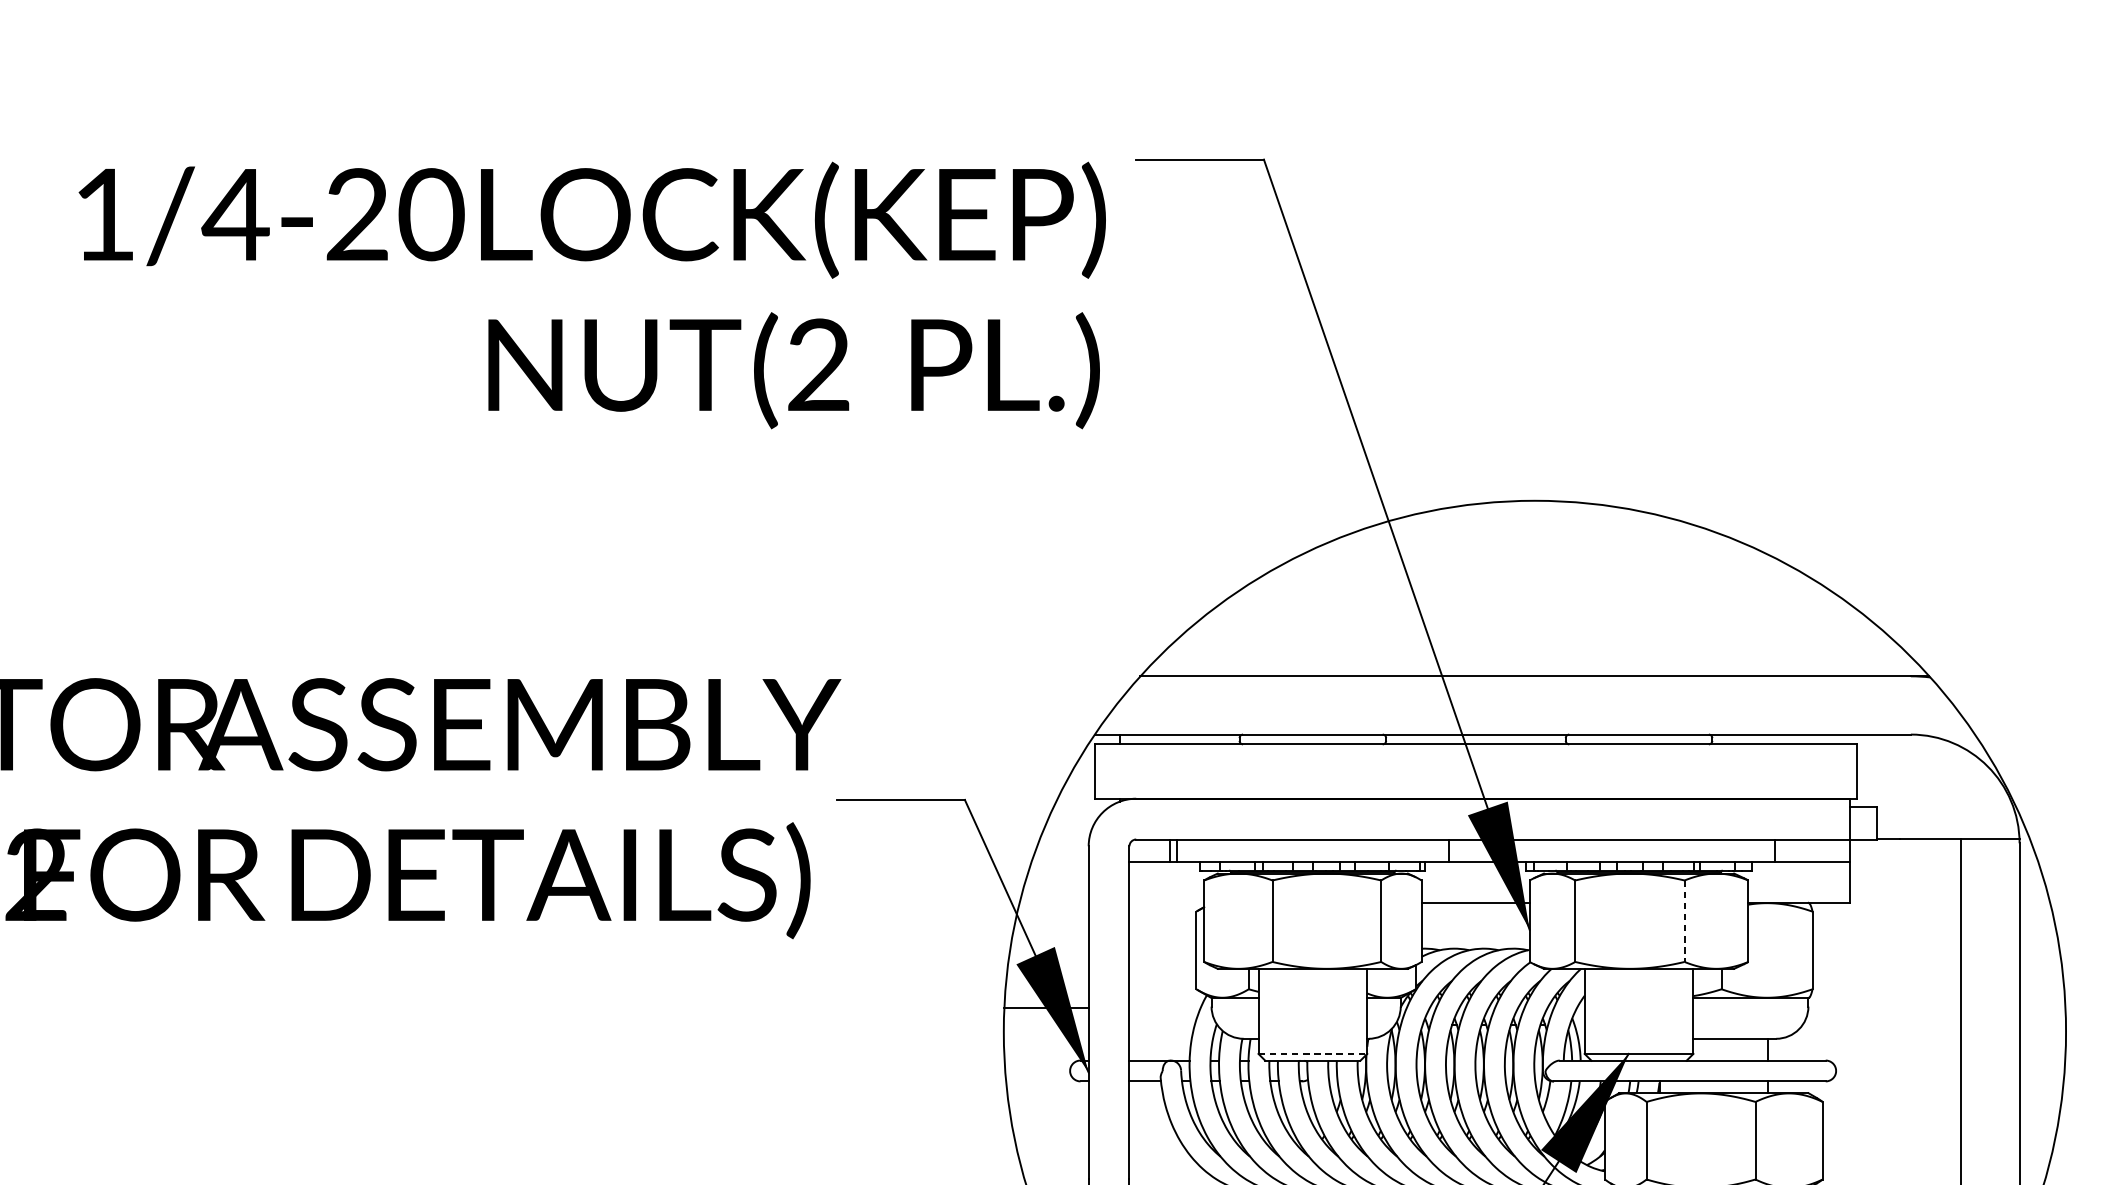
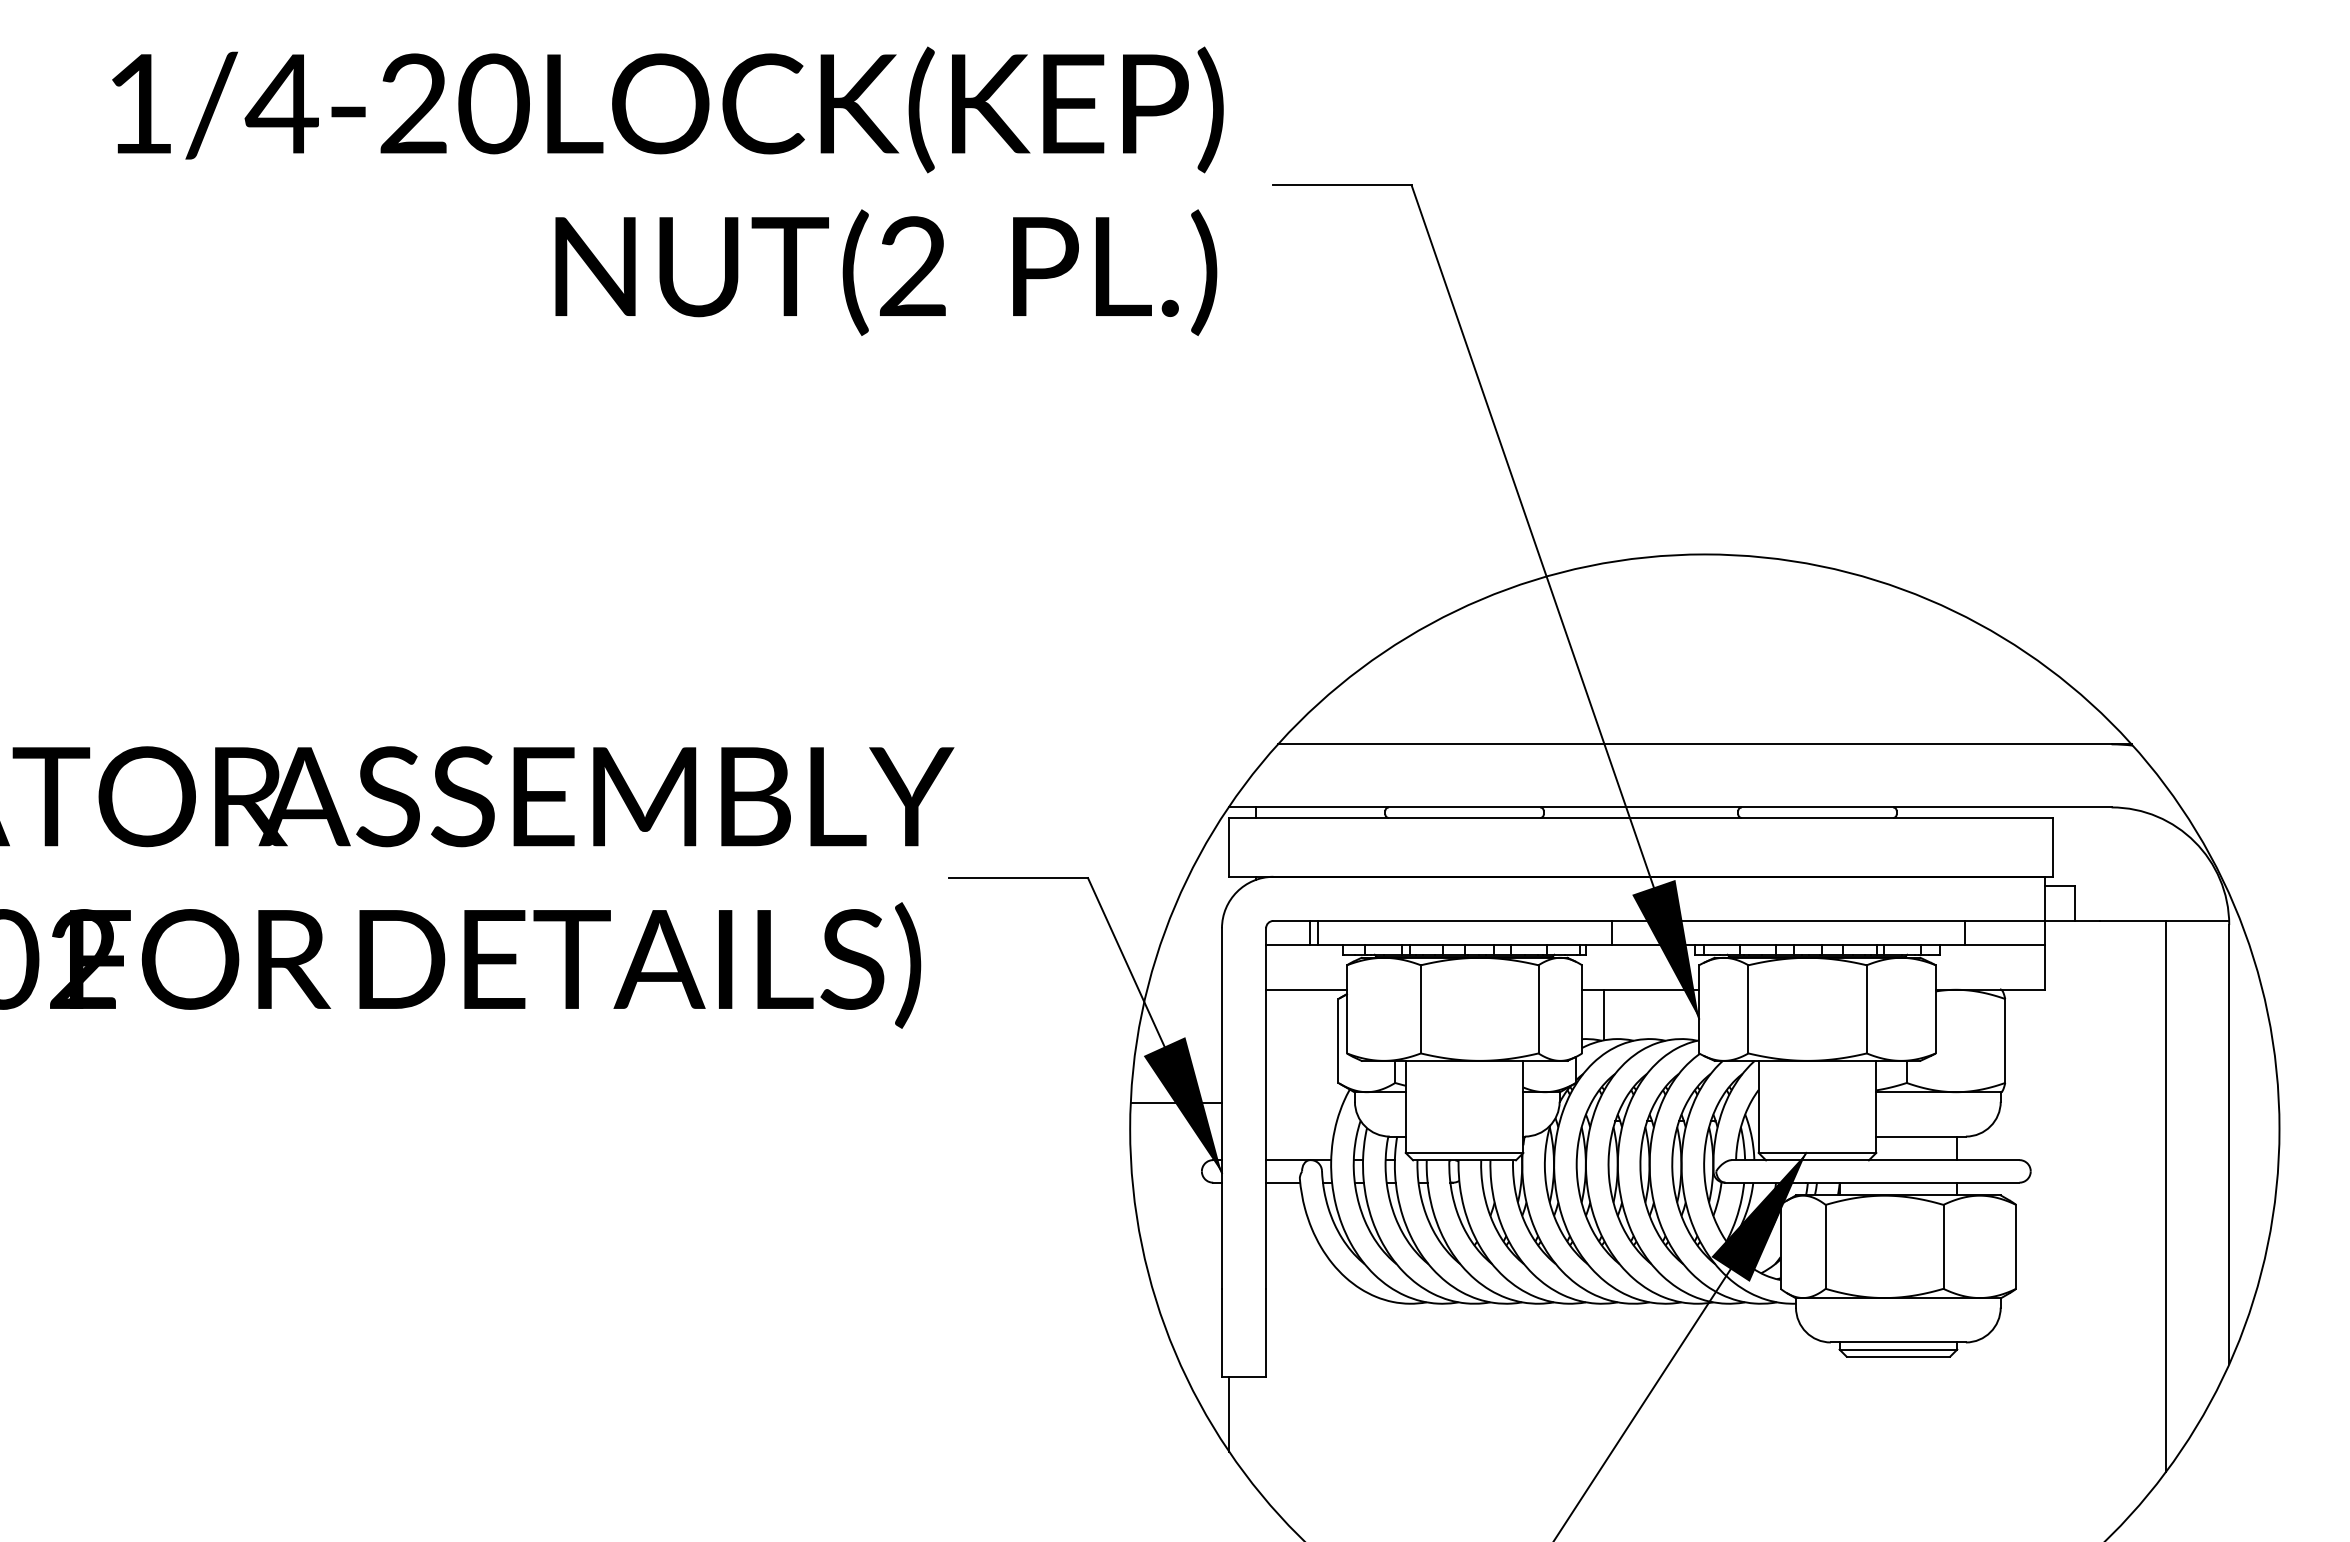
text: (591, 294) -> (667, 190), moved
line: (1166, 902) -> (1306, 989), added
line: (1684, 921) -> (1866, 1009), dashed -> solid
line: (1442, 925) -> (1604, 1014), added
line: (1312, 1053) -> (1464, 1152), dashed -> solid

